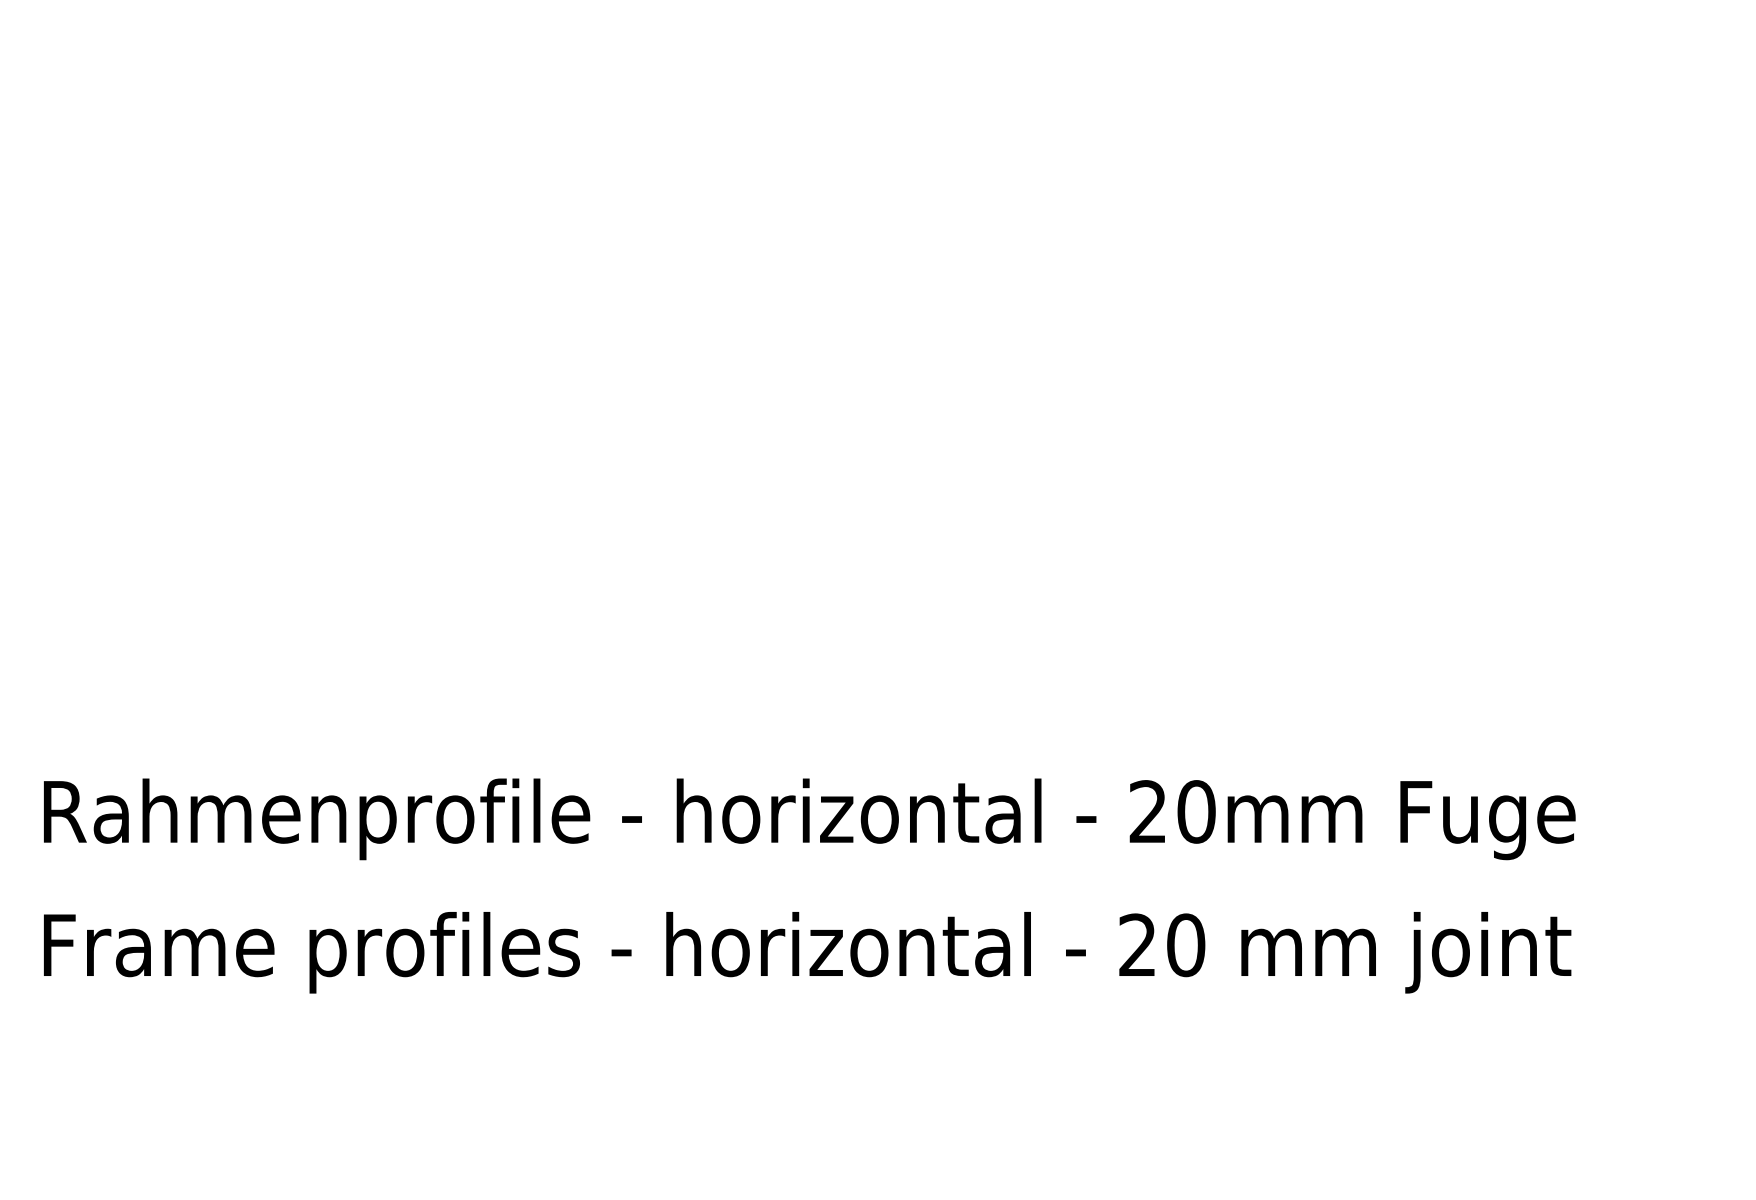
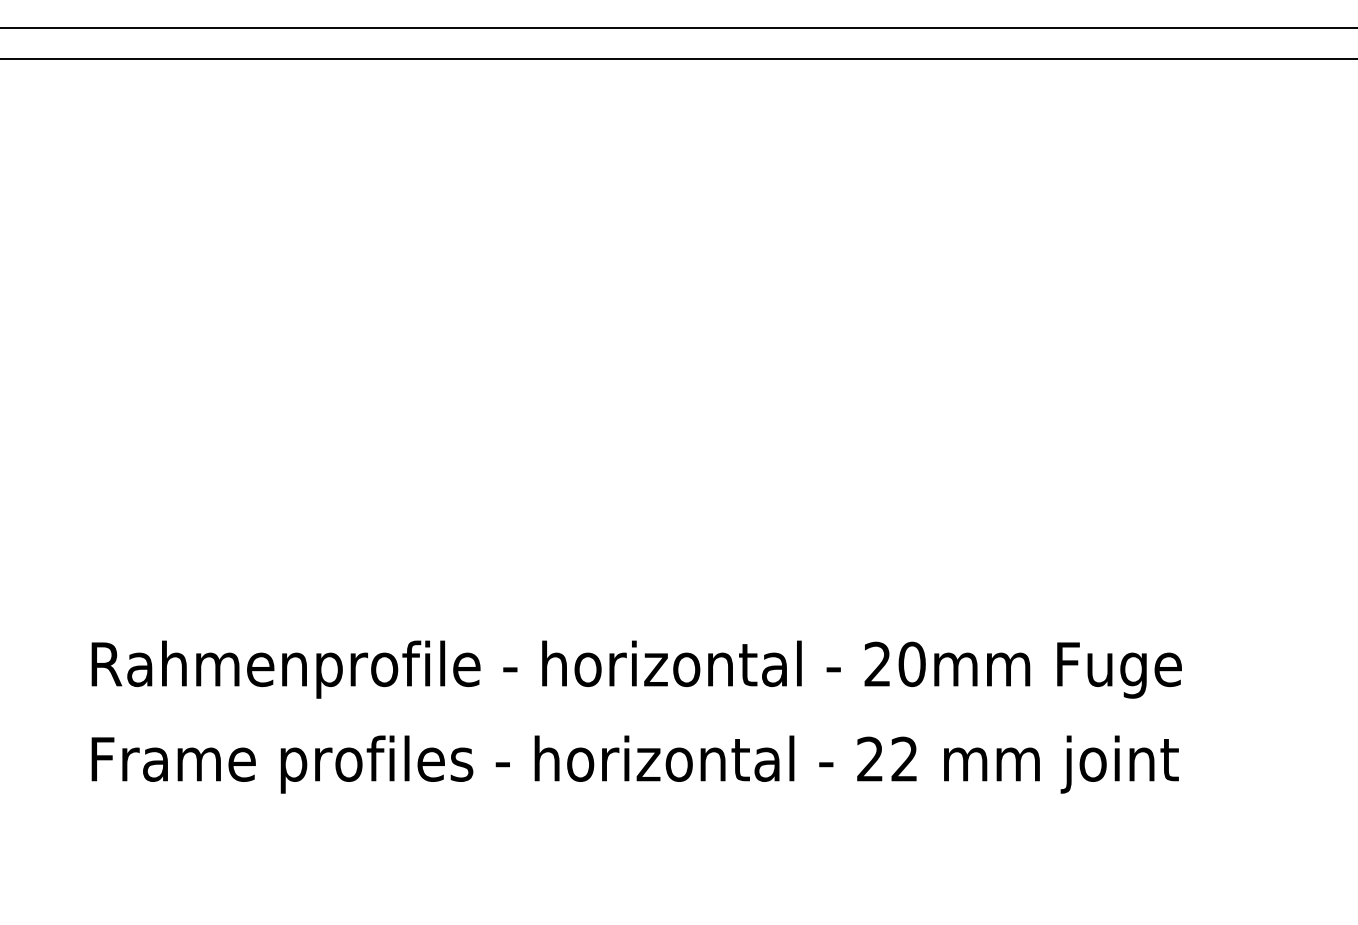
text: (1185, 944) -> (904, 758), 20 -> 22

